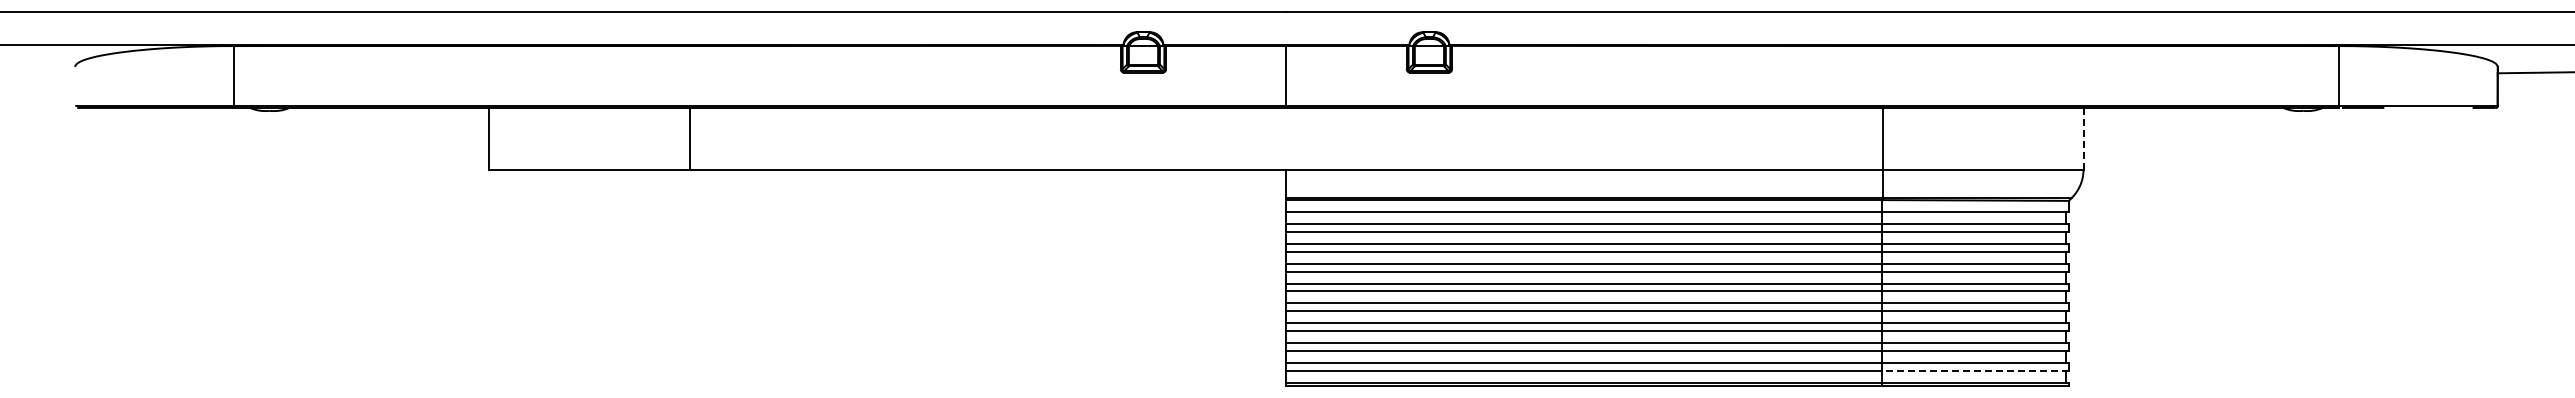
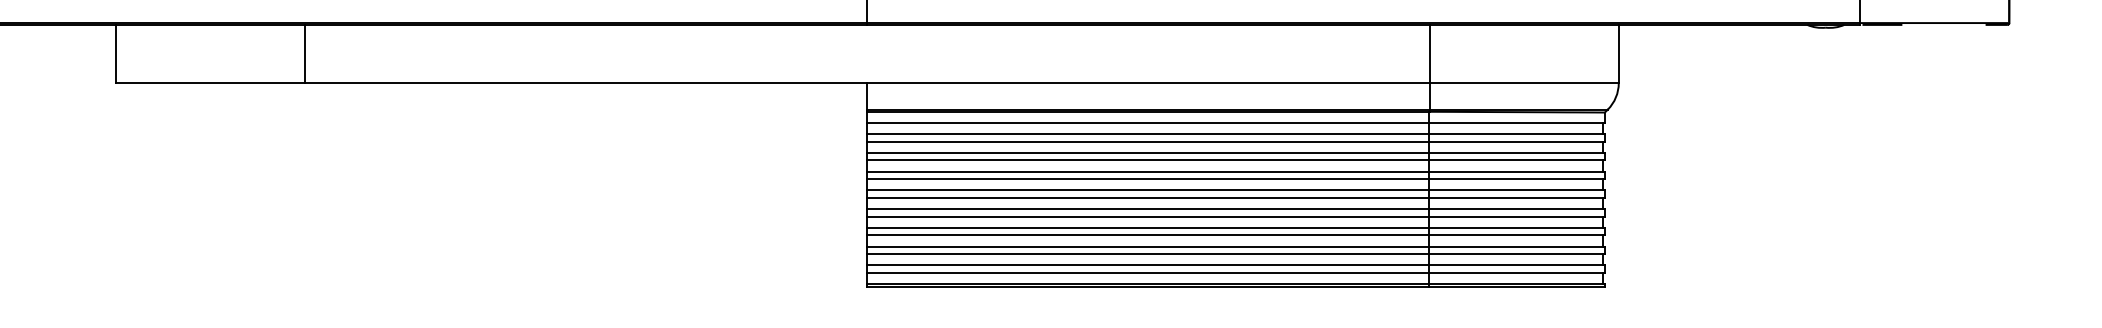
line: (2083, 138) -> (1618, 53), dashed -> solid
line: (1974, 370) -> (1515, 272), dashed -> solid

